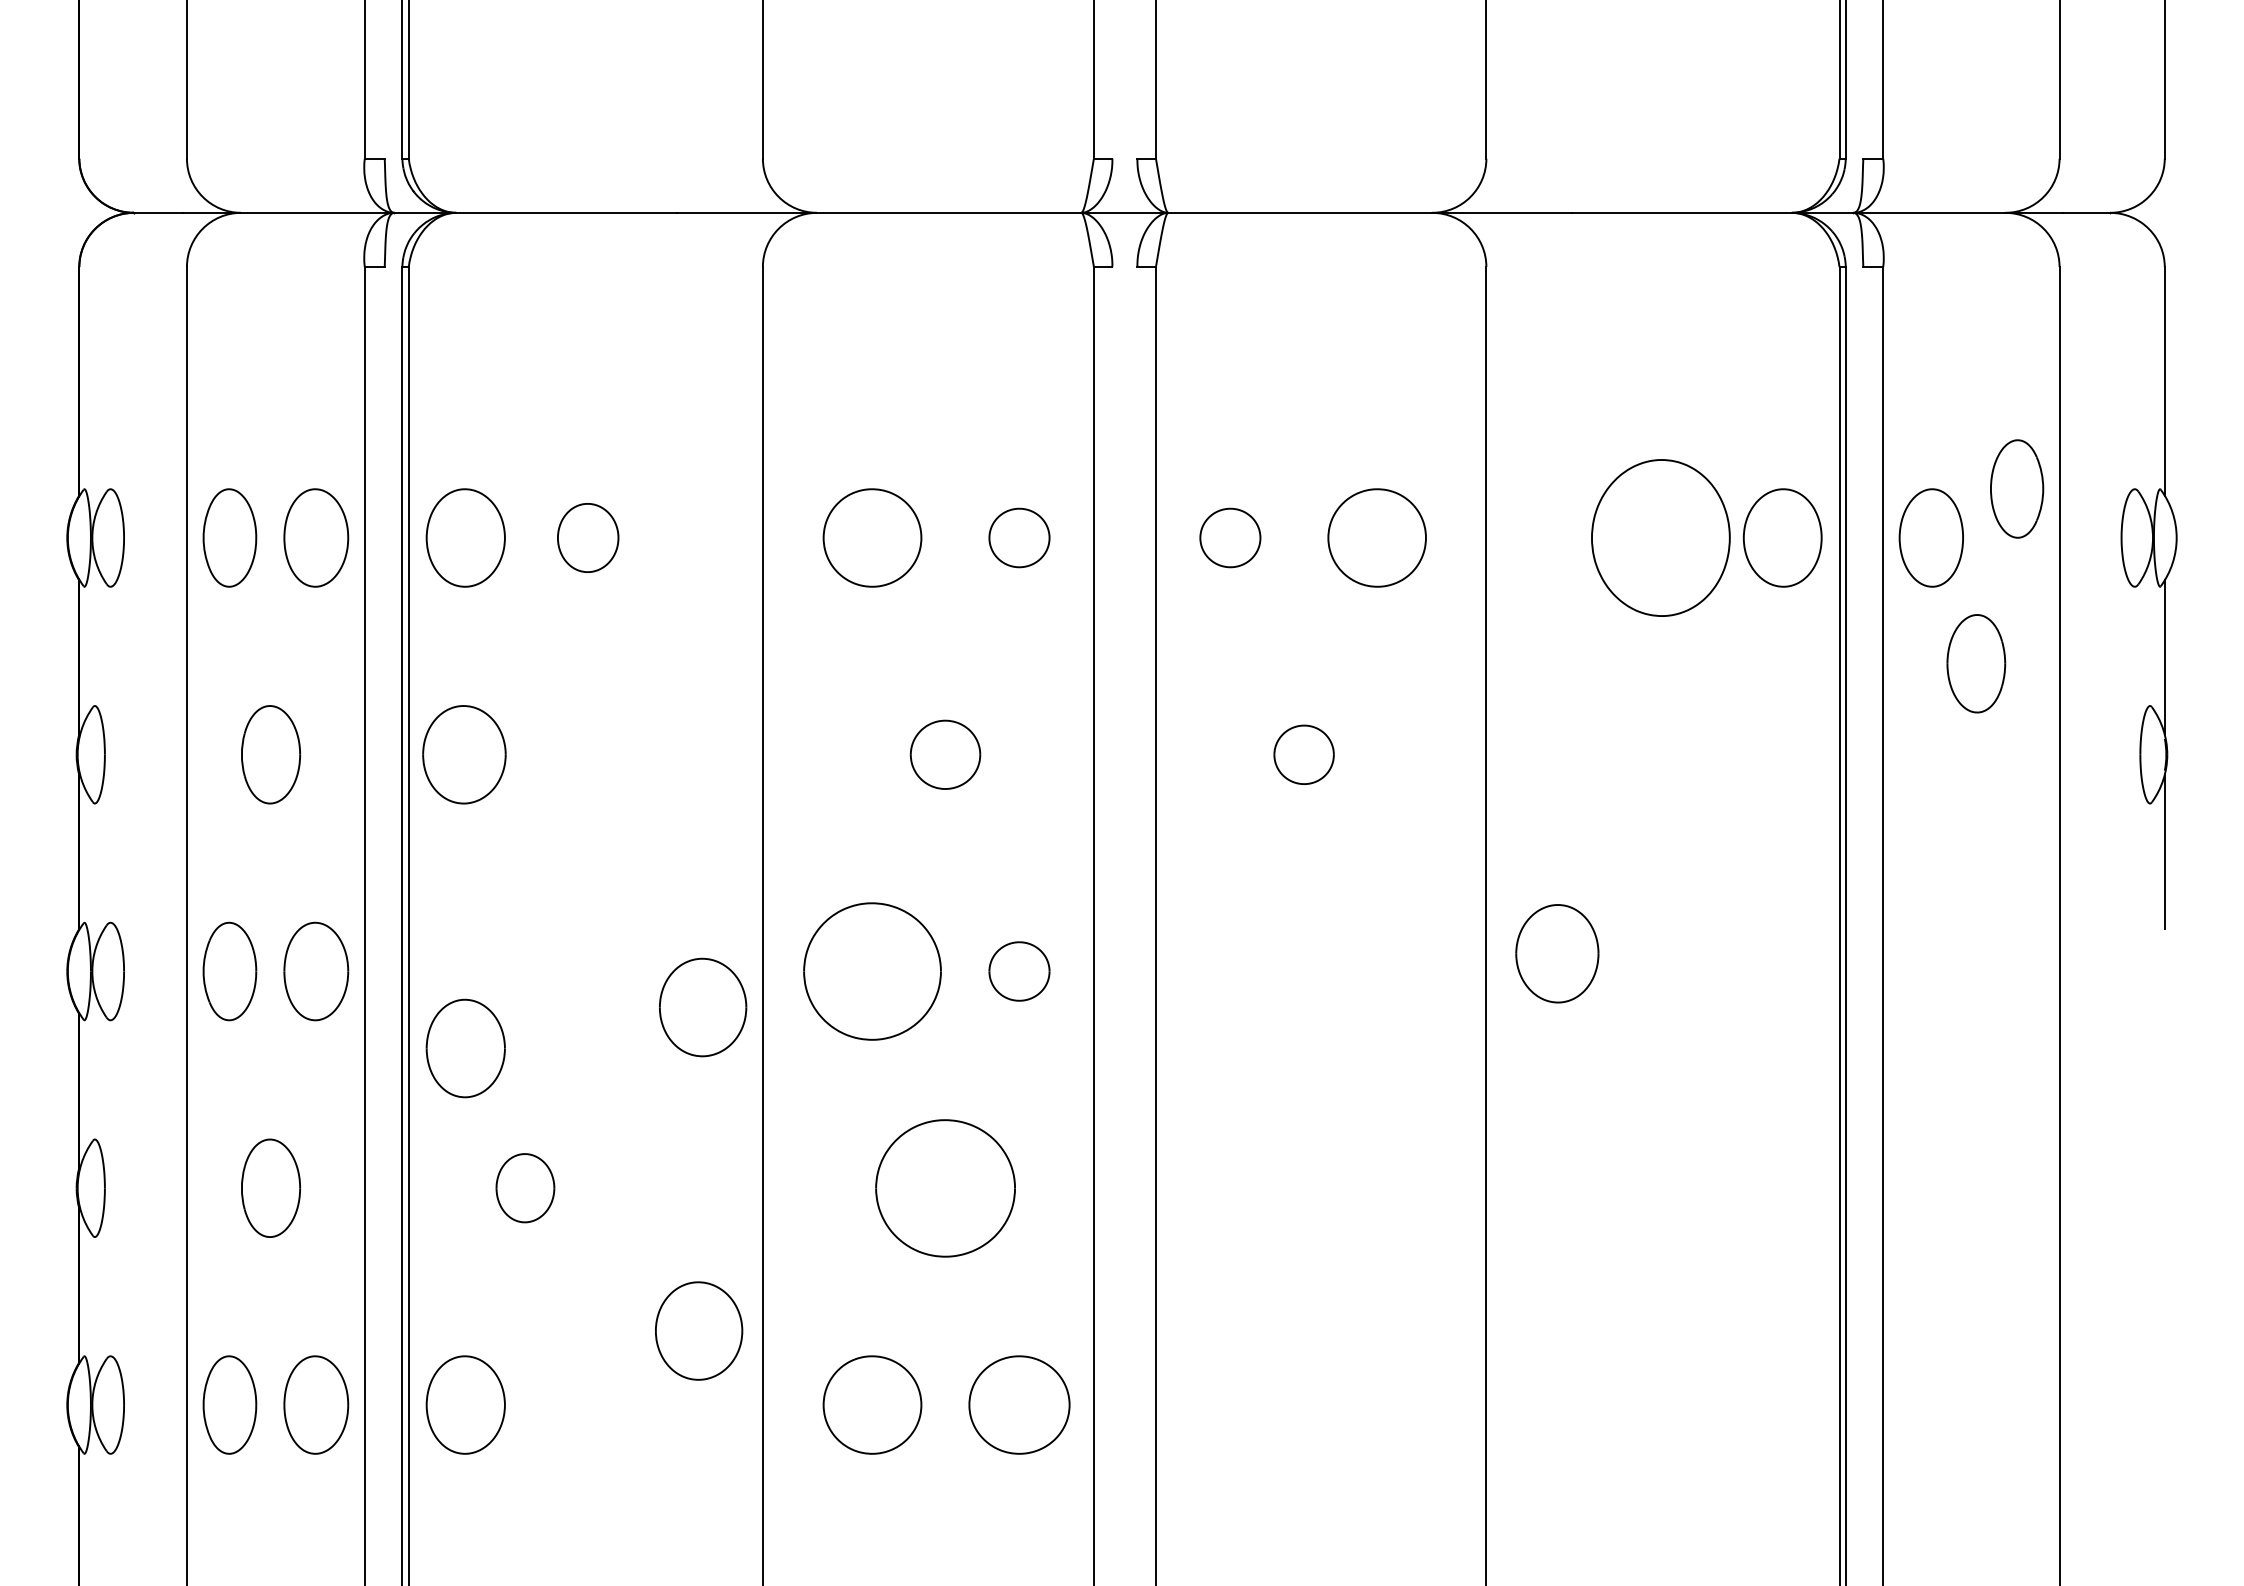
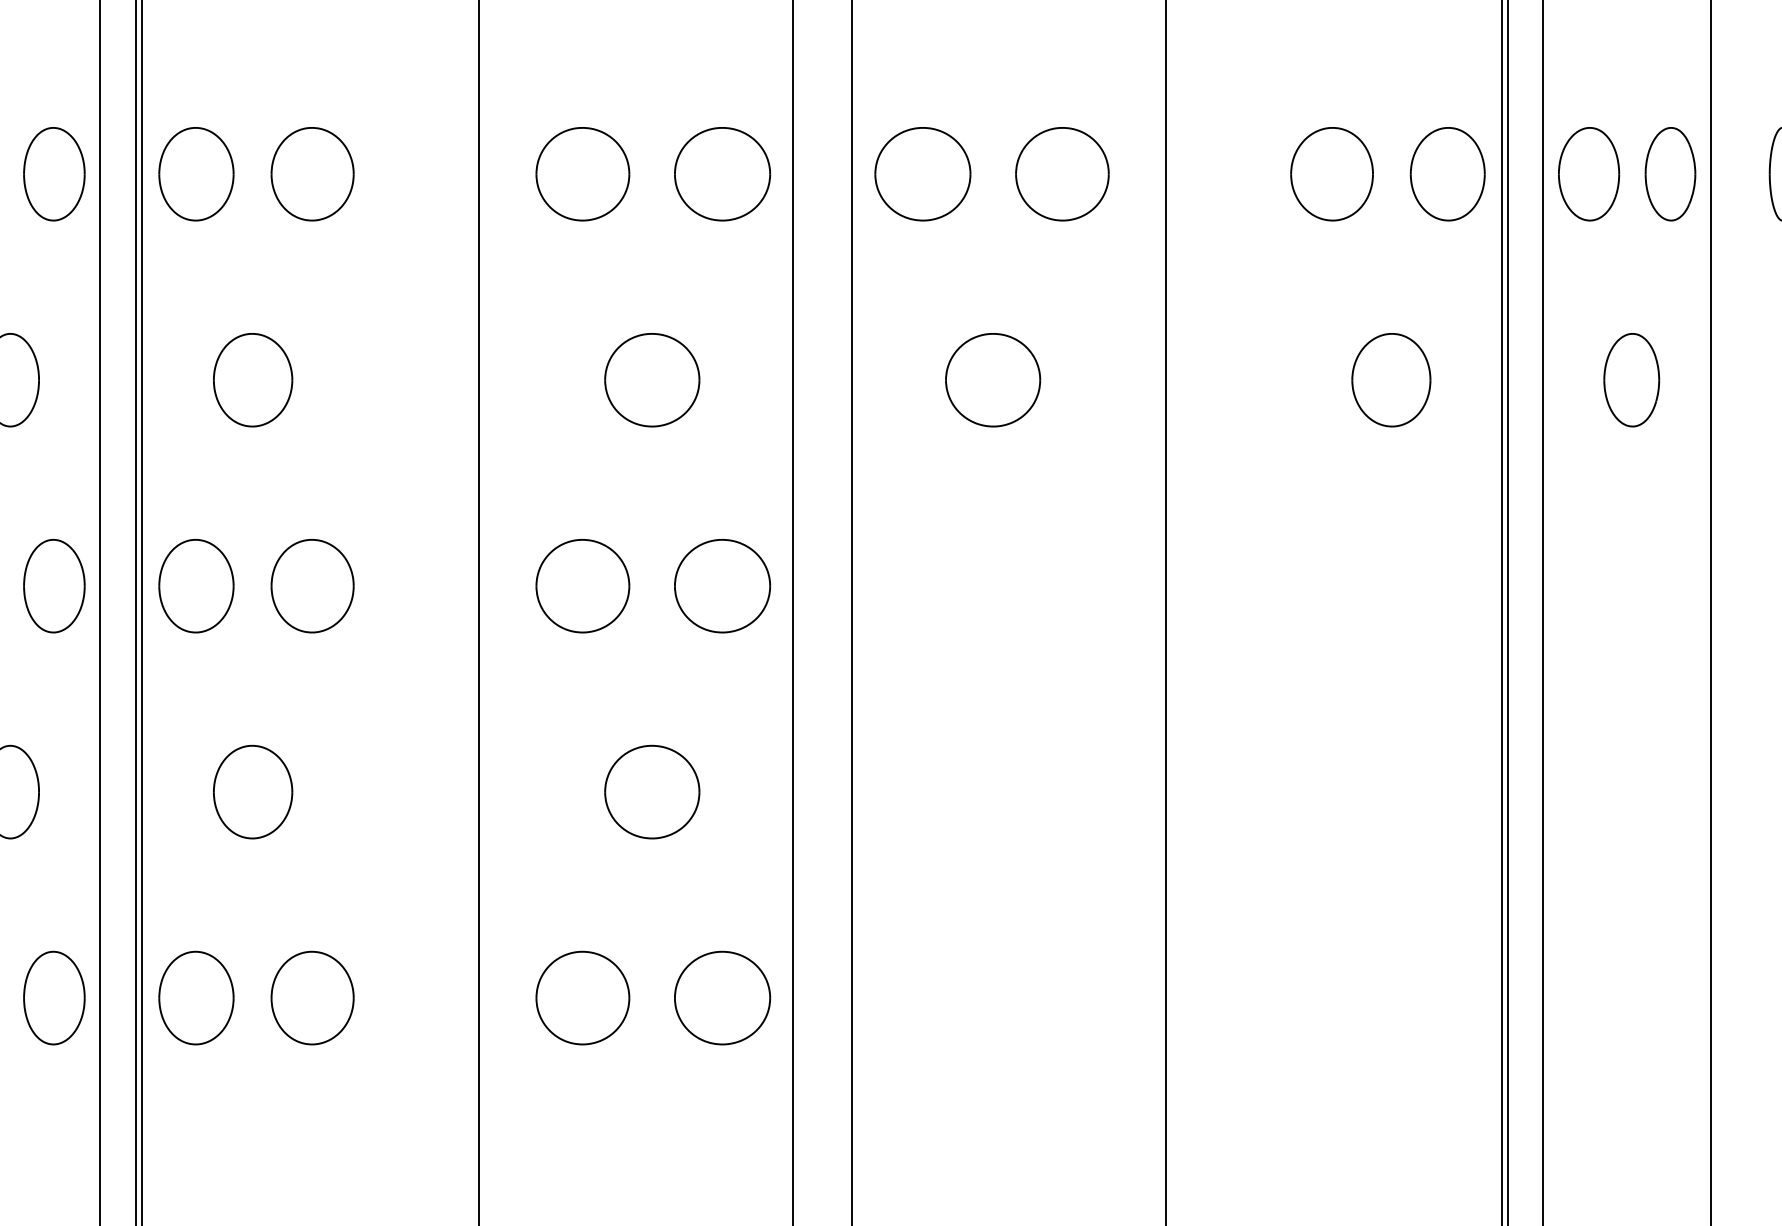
part: (2017, 488) -> (1670, 173), moved
part: (588, 537) -> (313, 173), size x1.43
part: (1019, 537) -> (722, 173), size x1.67
part: (1230, 537) -> (923, 173), size x1.67
part: (1660, 537) -> (1331, 173), size x0.62
part: (1976, 663) -> (1631, 379), moved
part: (464, 754) -> (253, 379), moved
part: (945, 754) -> (652, 379), size x1.43
part: (1303, 754) -> (992, 379), size x1.67
part: (1557, 953) -> (1391, 379), moved
part: (872, 971) -> (582, 586), size x0.71
part: (1019, 971) -> (722, 586), size x1.67
part: (703, 1007) -> (313, 586), moved
part: (465, 1048) -> (196, 586), moved
part: (525, 1187) -> (253, 791), size x1.43
part: (945, 1187) -> (652, 791), size x0.71
part: (699, 1330) -> (313, 997), moved

